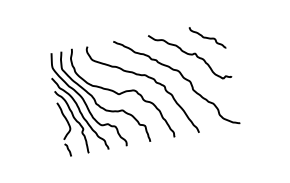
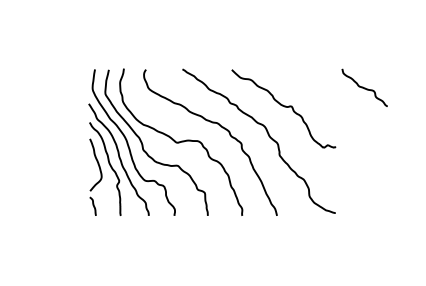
curve: (207, 37) -> (364, 87), moved

